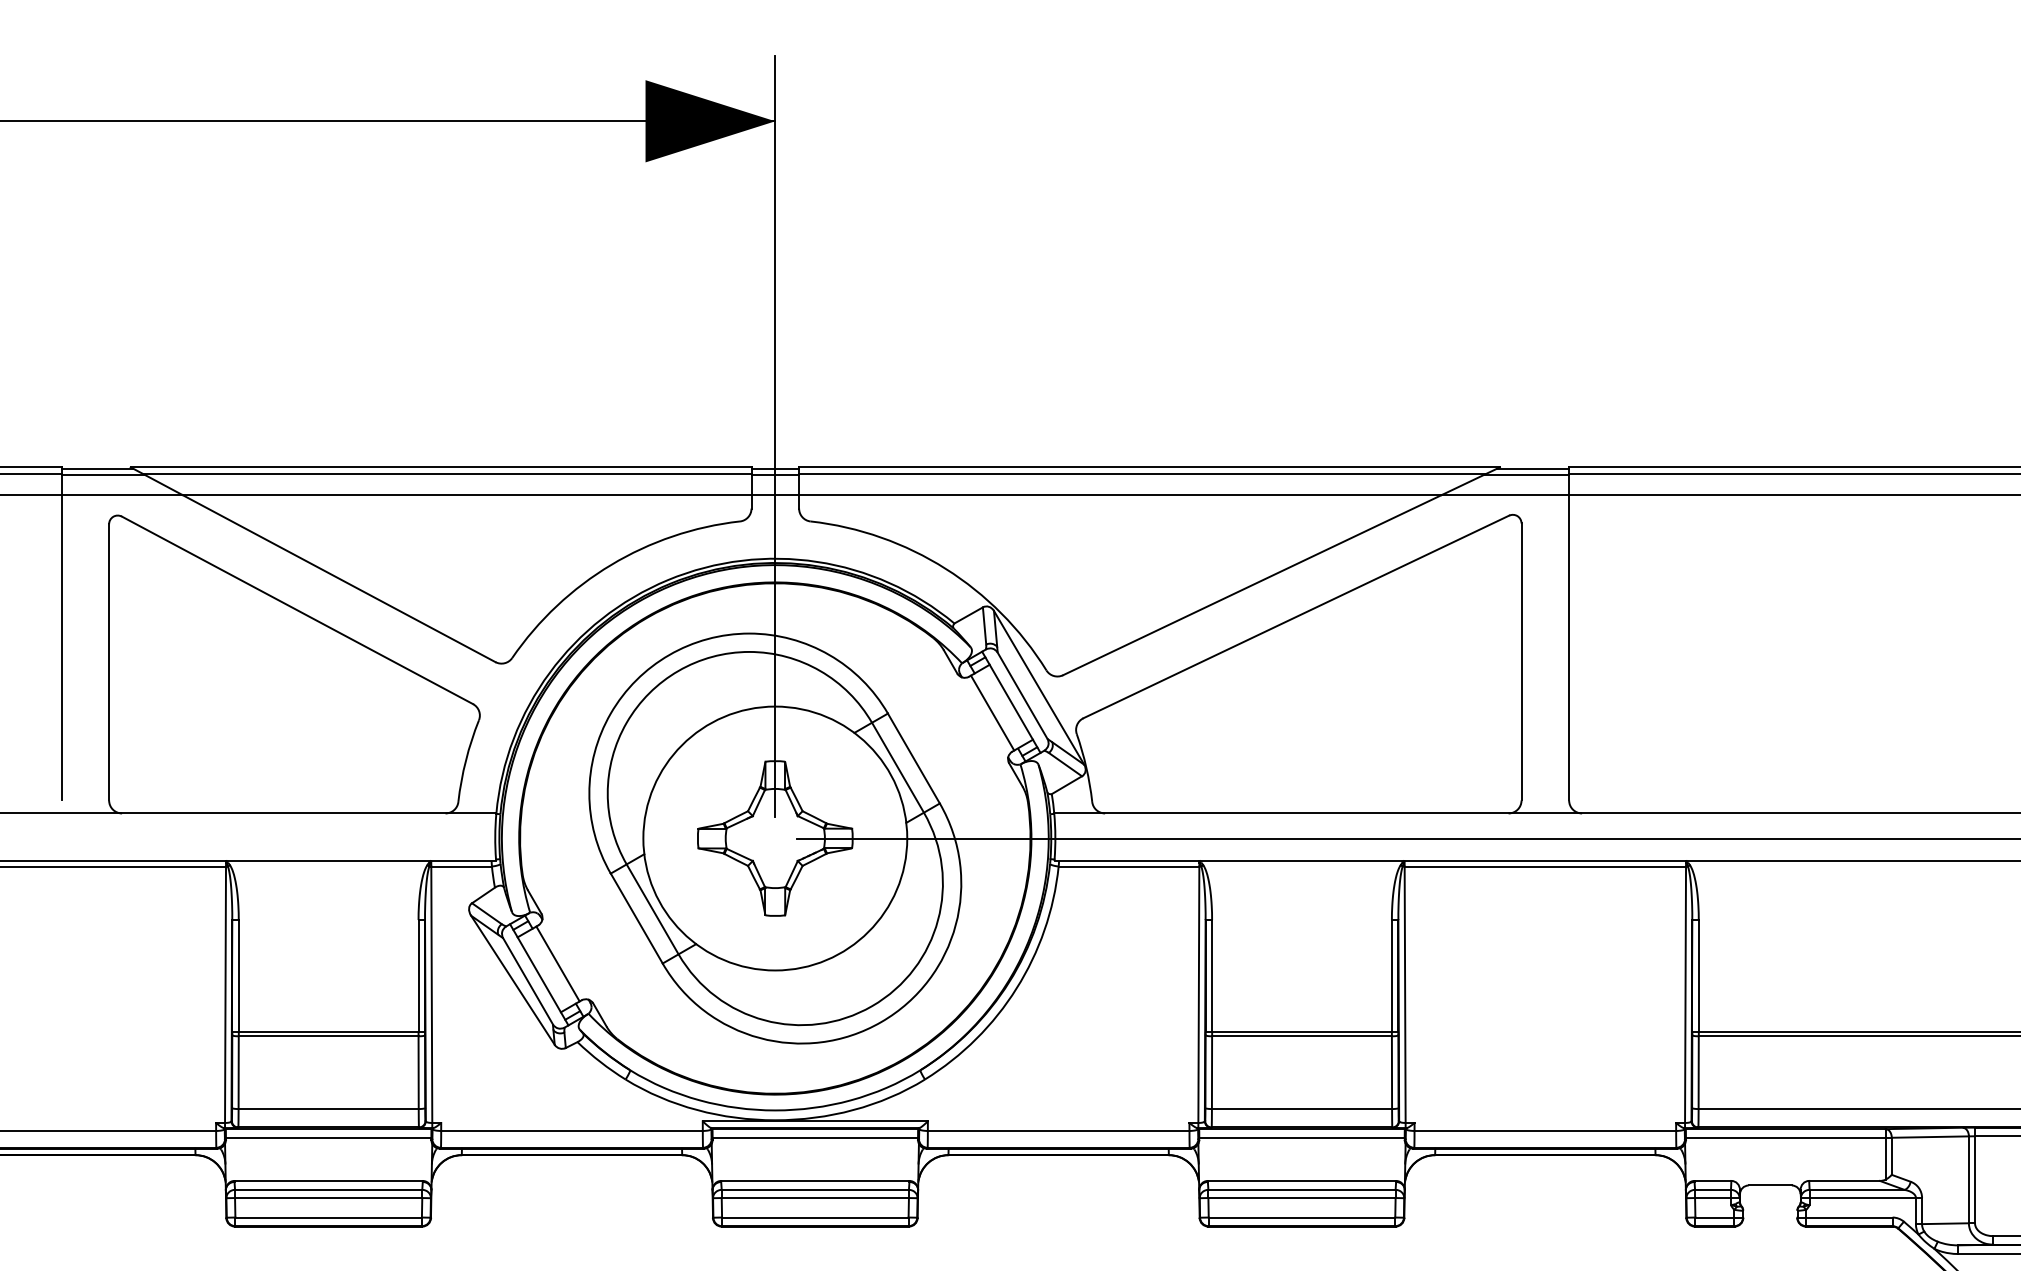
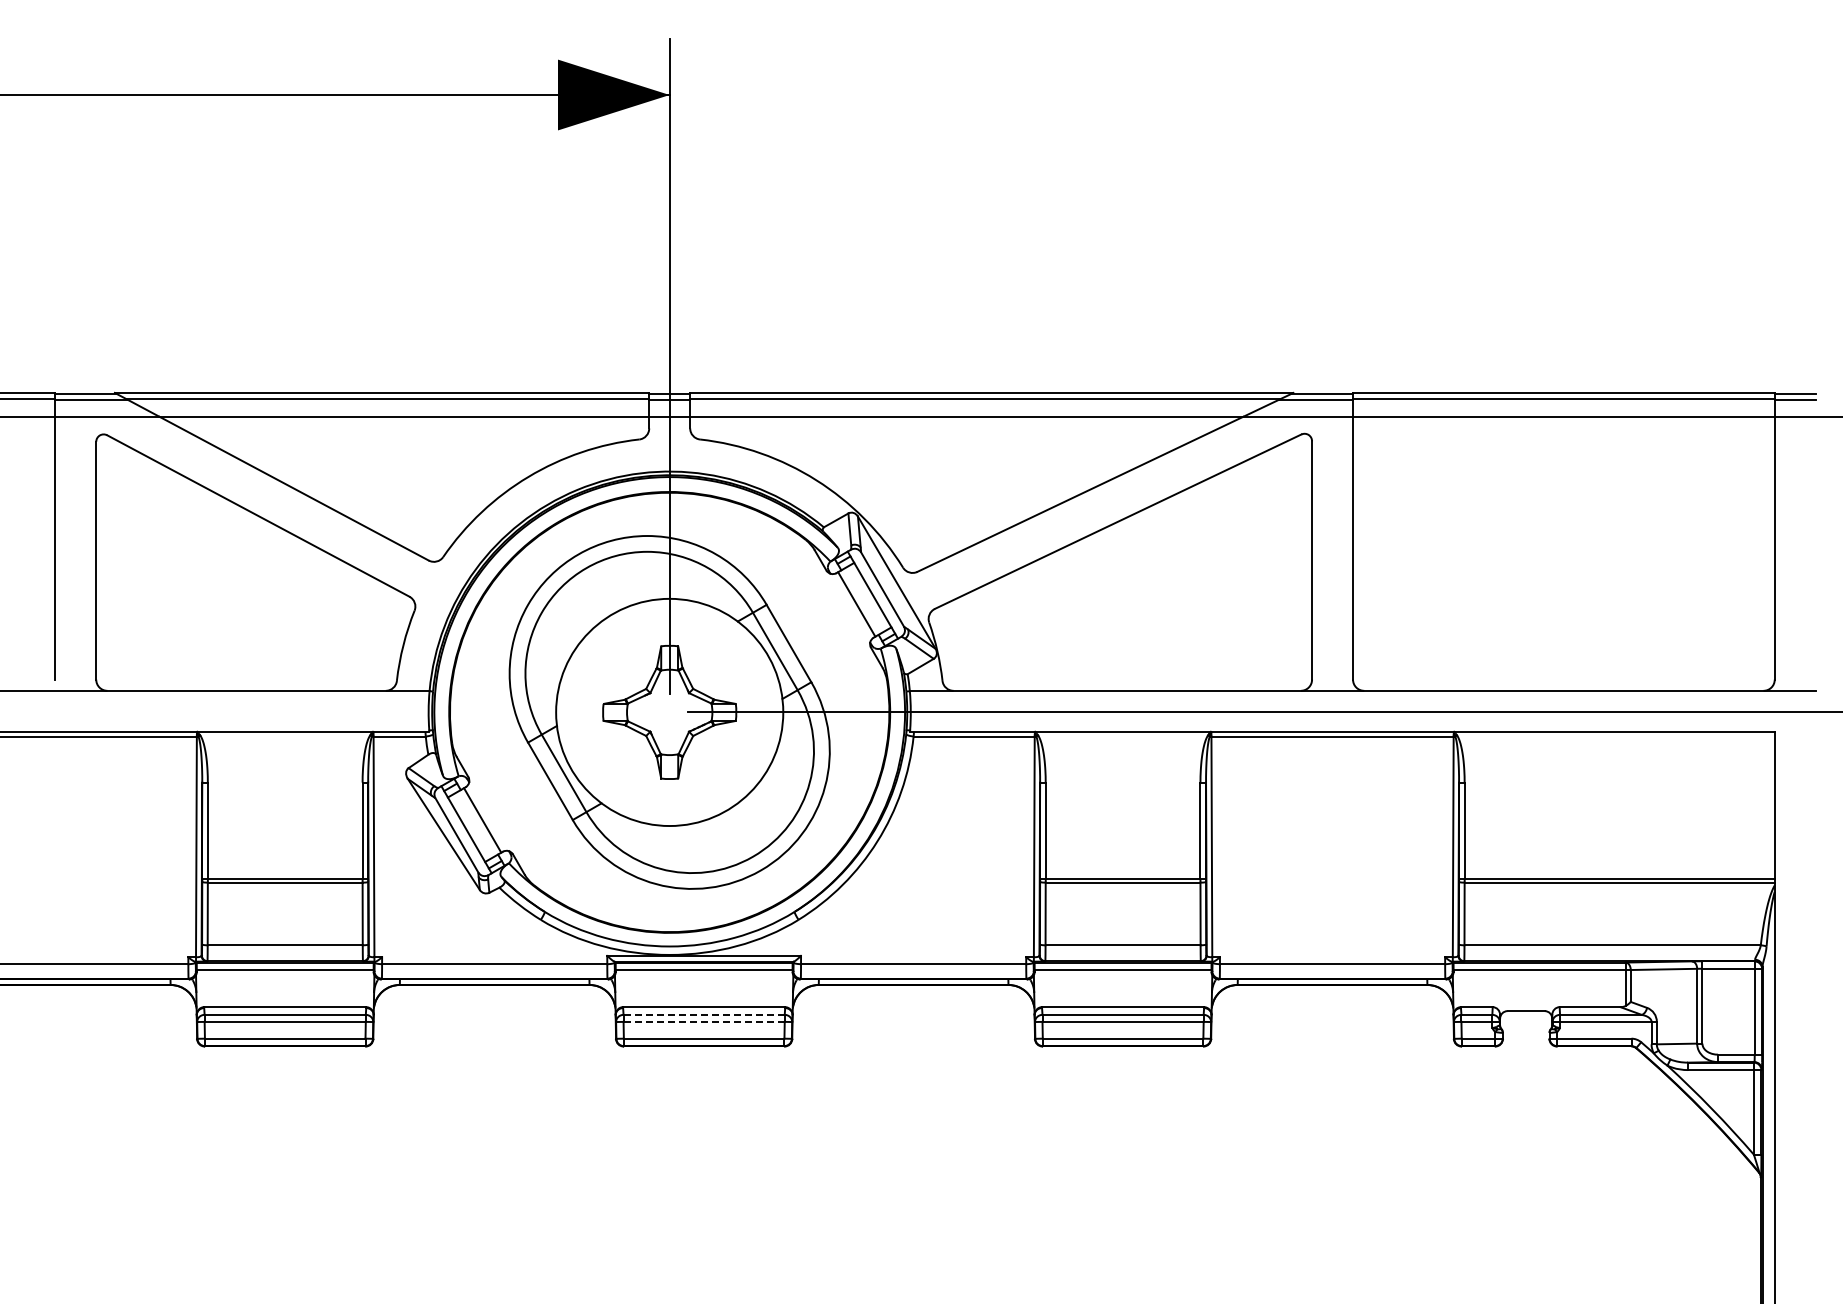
line: (815, 1189) -> (704, 1014), solid -> dashed
line: (815, 1197) -> (704, 1021), solid -> dashed

